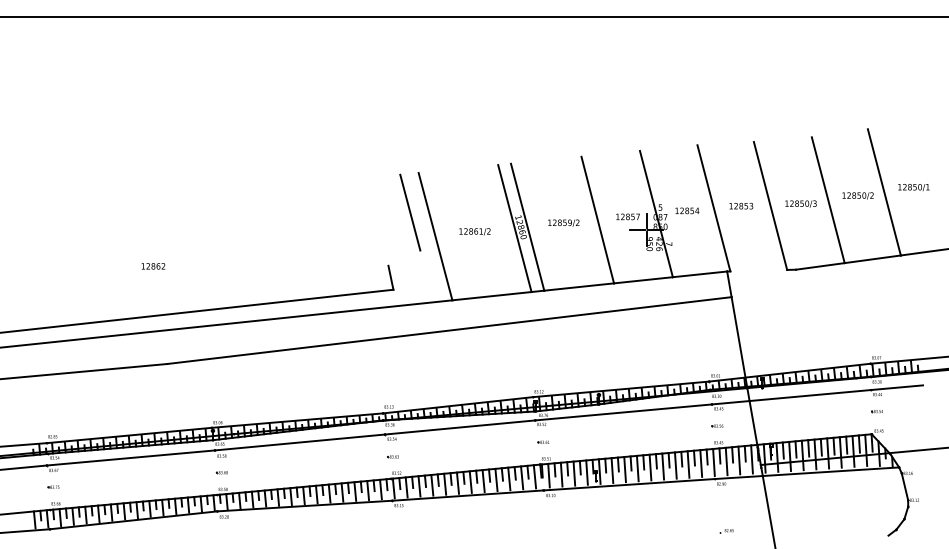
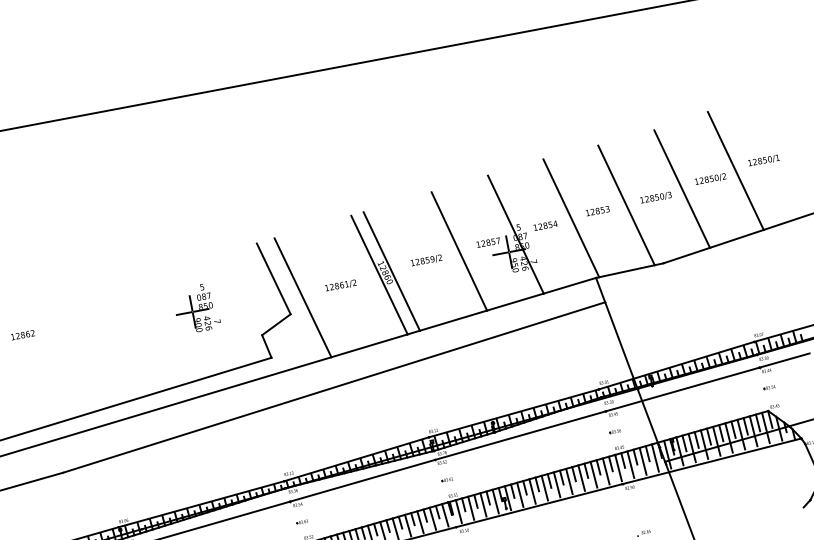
part: (328, 227) -> (196, 308), added
line: (404, 257) -> (276, 324), added
text: (153, 266) -> (23, 335), moved
line: (758, 270) -> (626, 271), added

